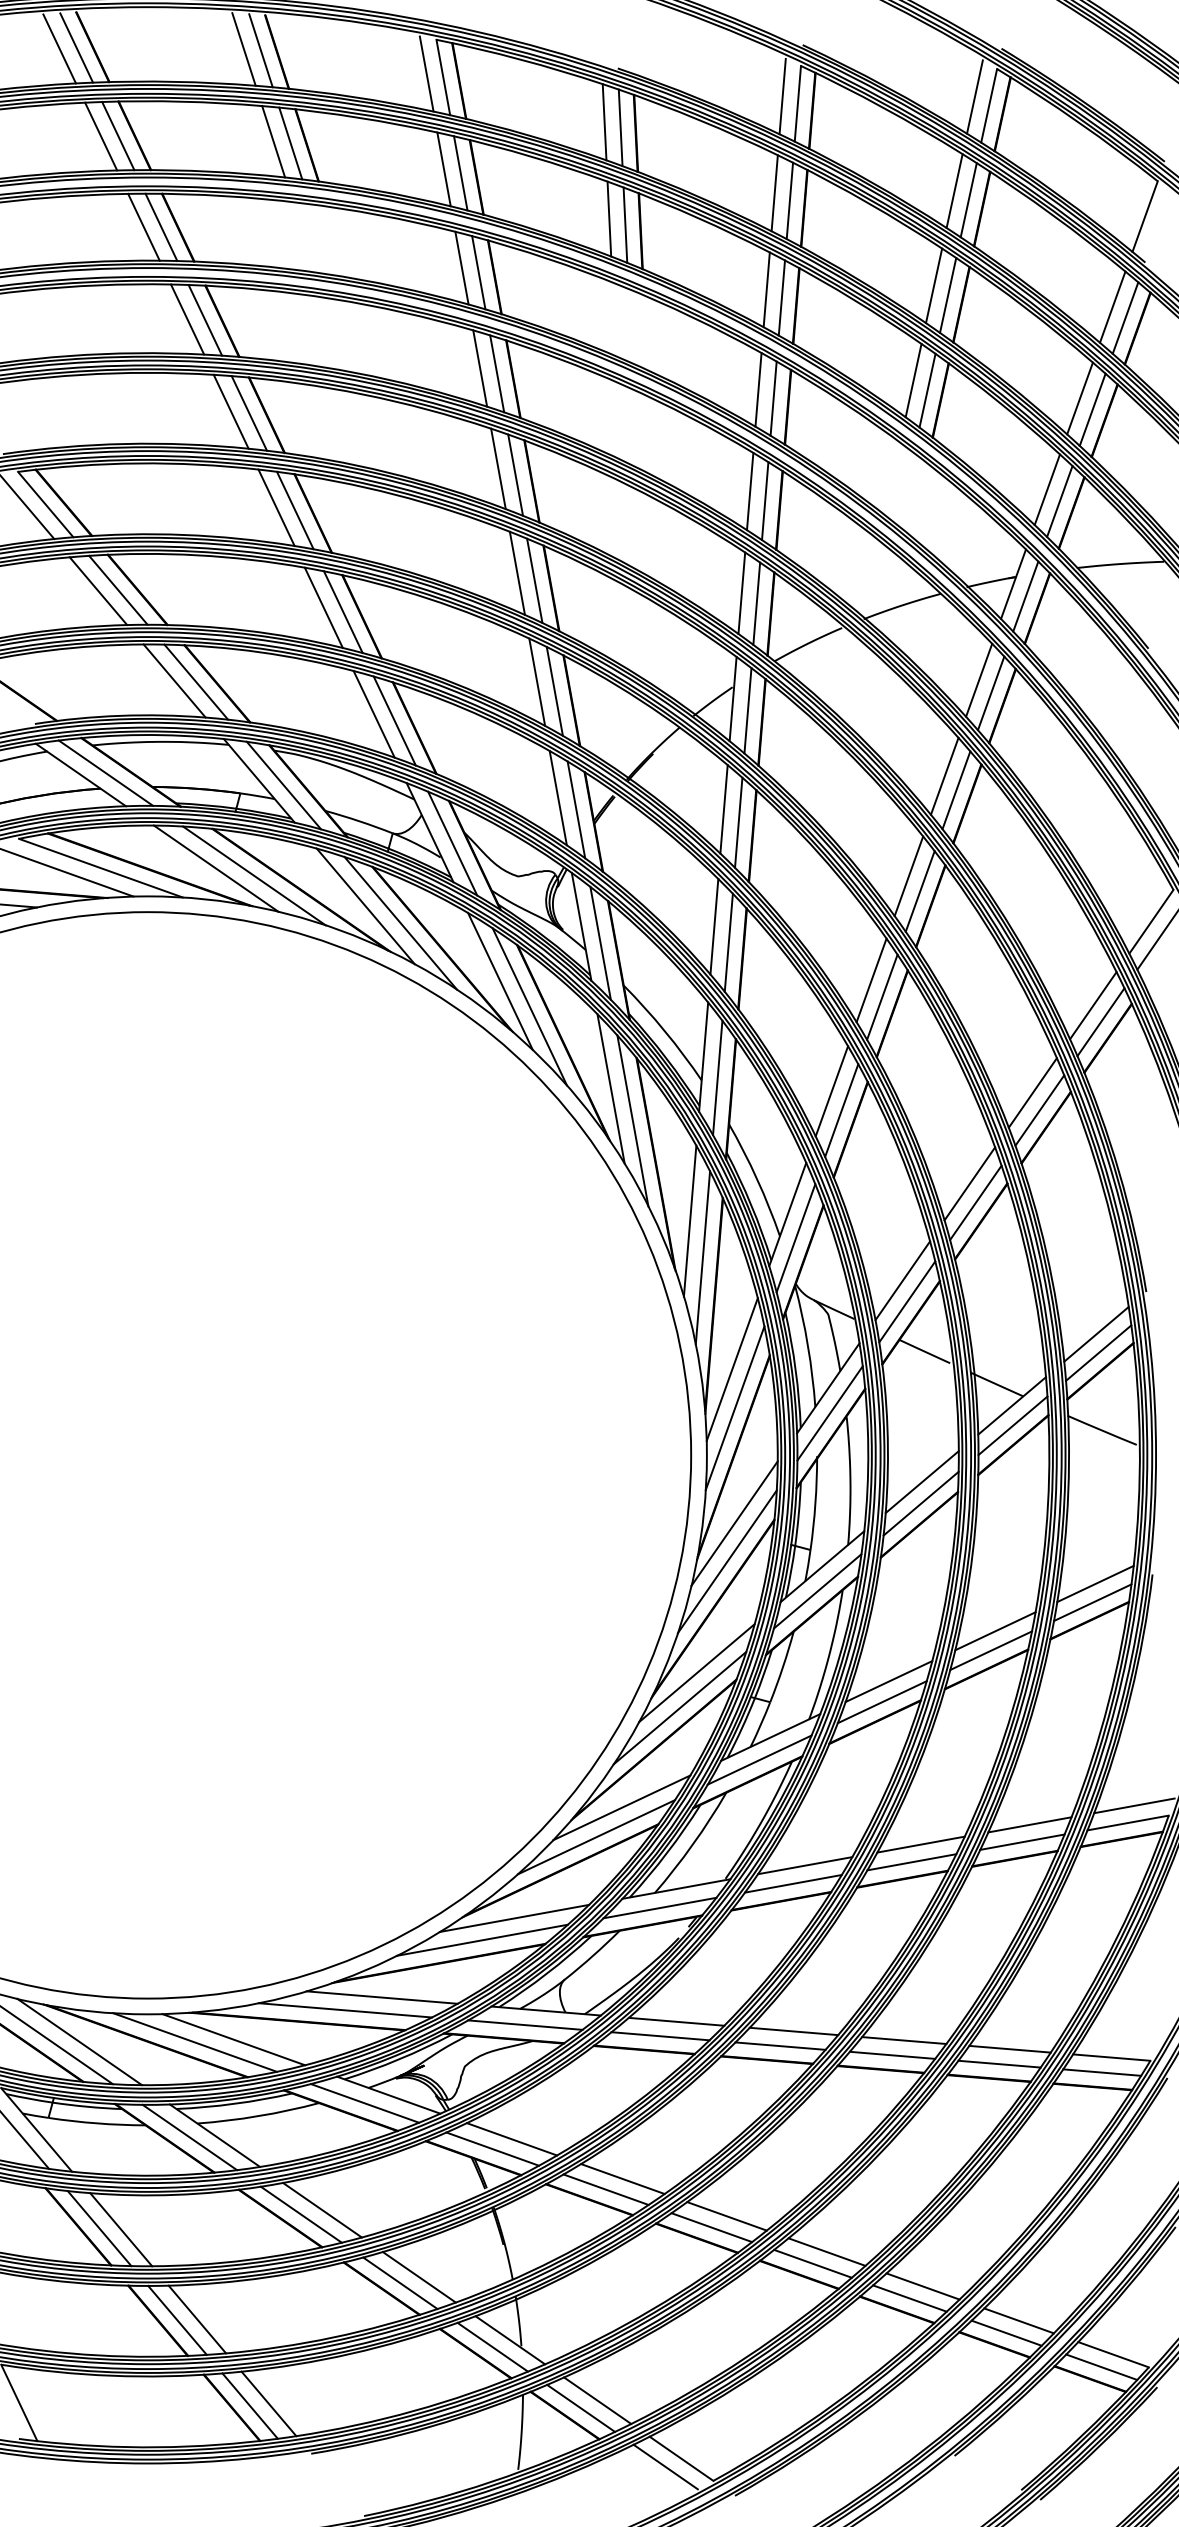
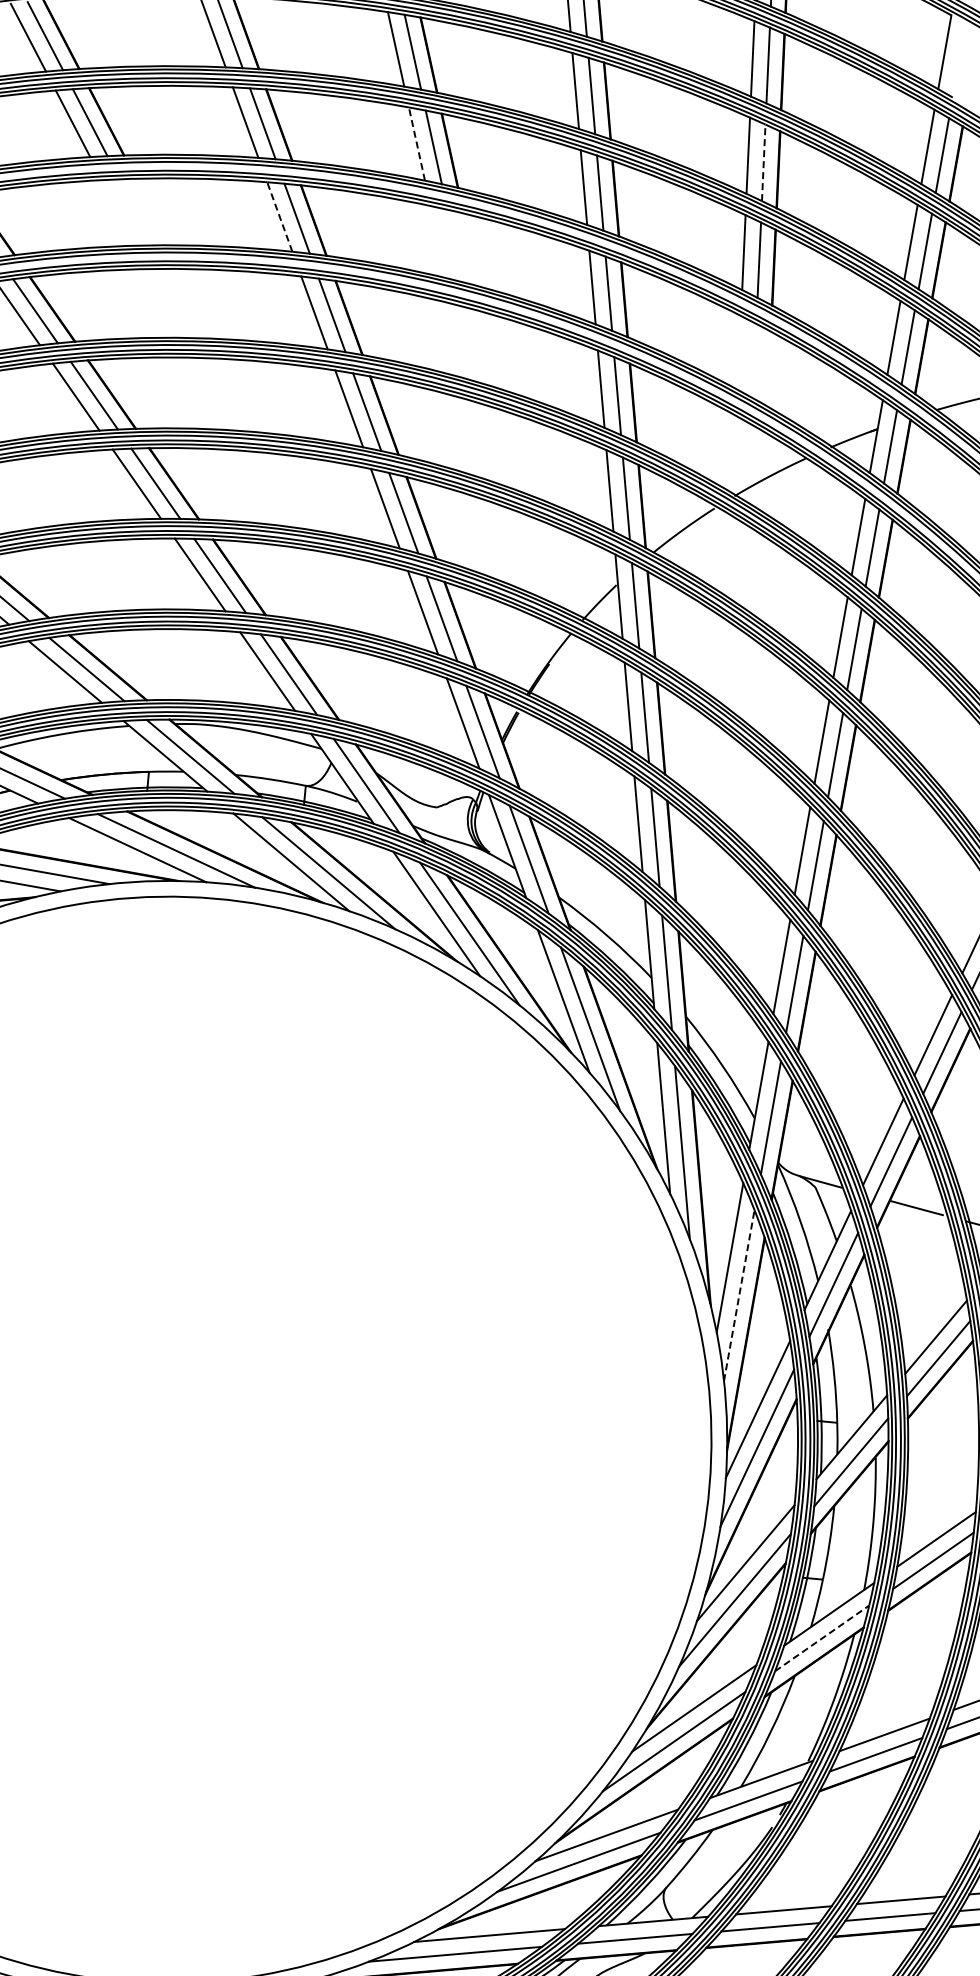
line: (609, 218) -> (417, 143), solid -> dashed
line: (461, 268) -> (279, 217), solid -> dashed
line: (948, 294) -> (763, 161), solid -> dashed
line: (735, 1408) -> (739, 1295), solid -> dashed
line: (760, 1759) -> (822, 1637), solid -> dashed

